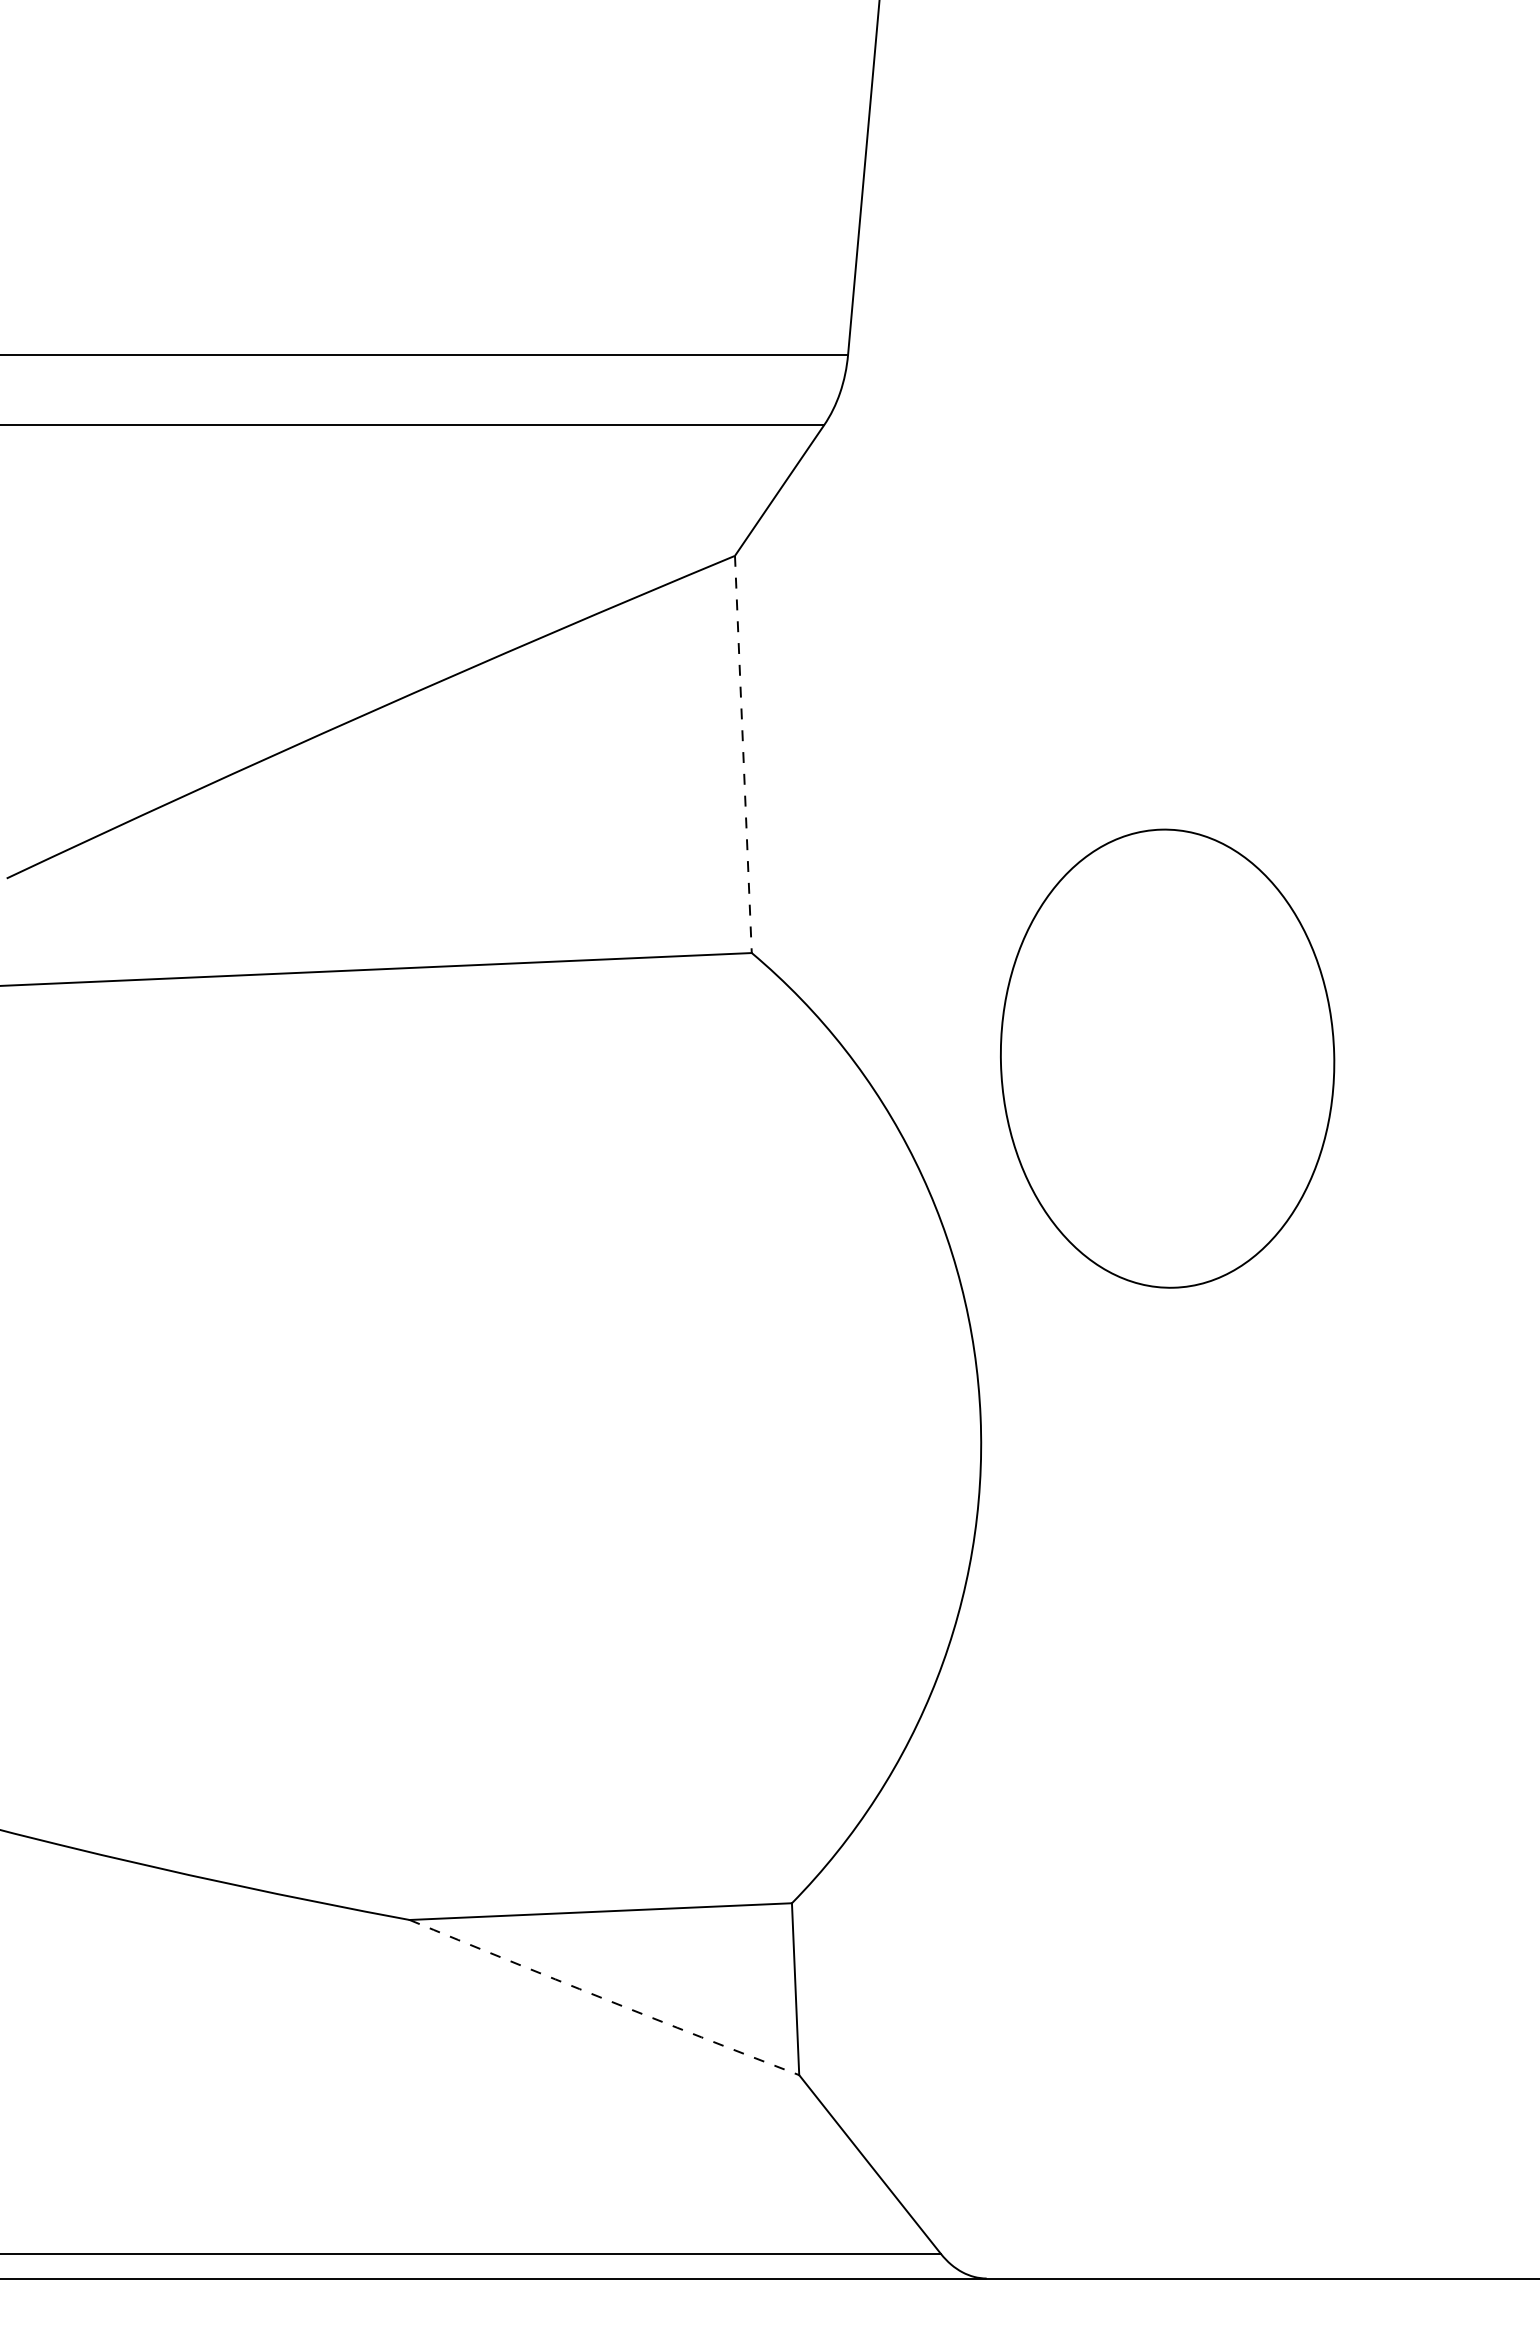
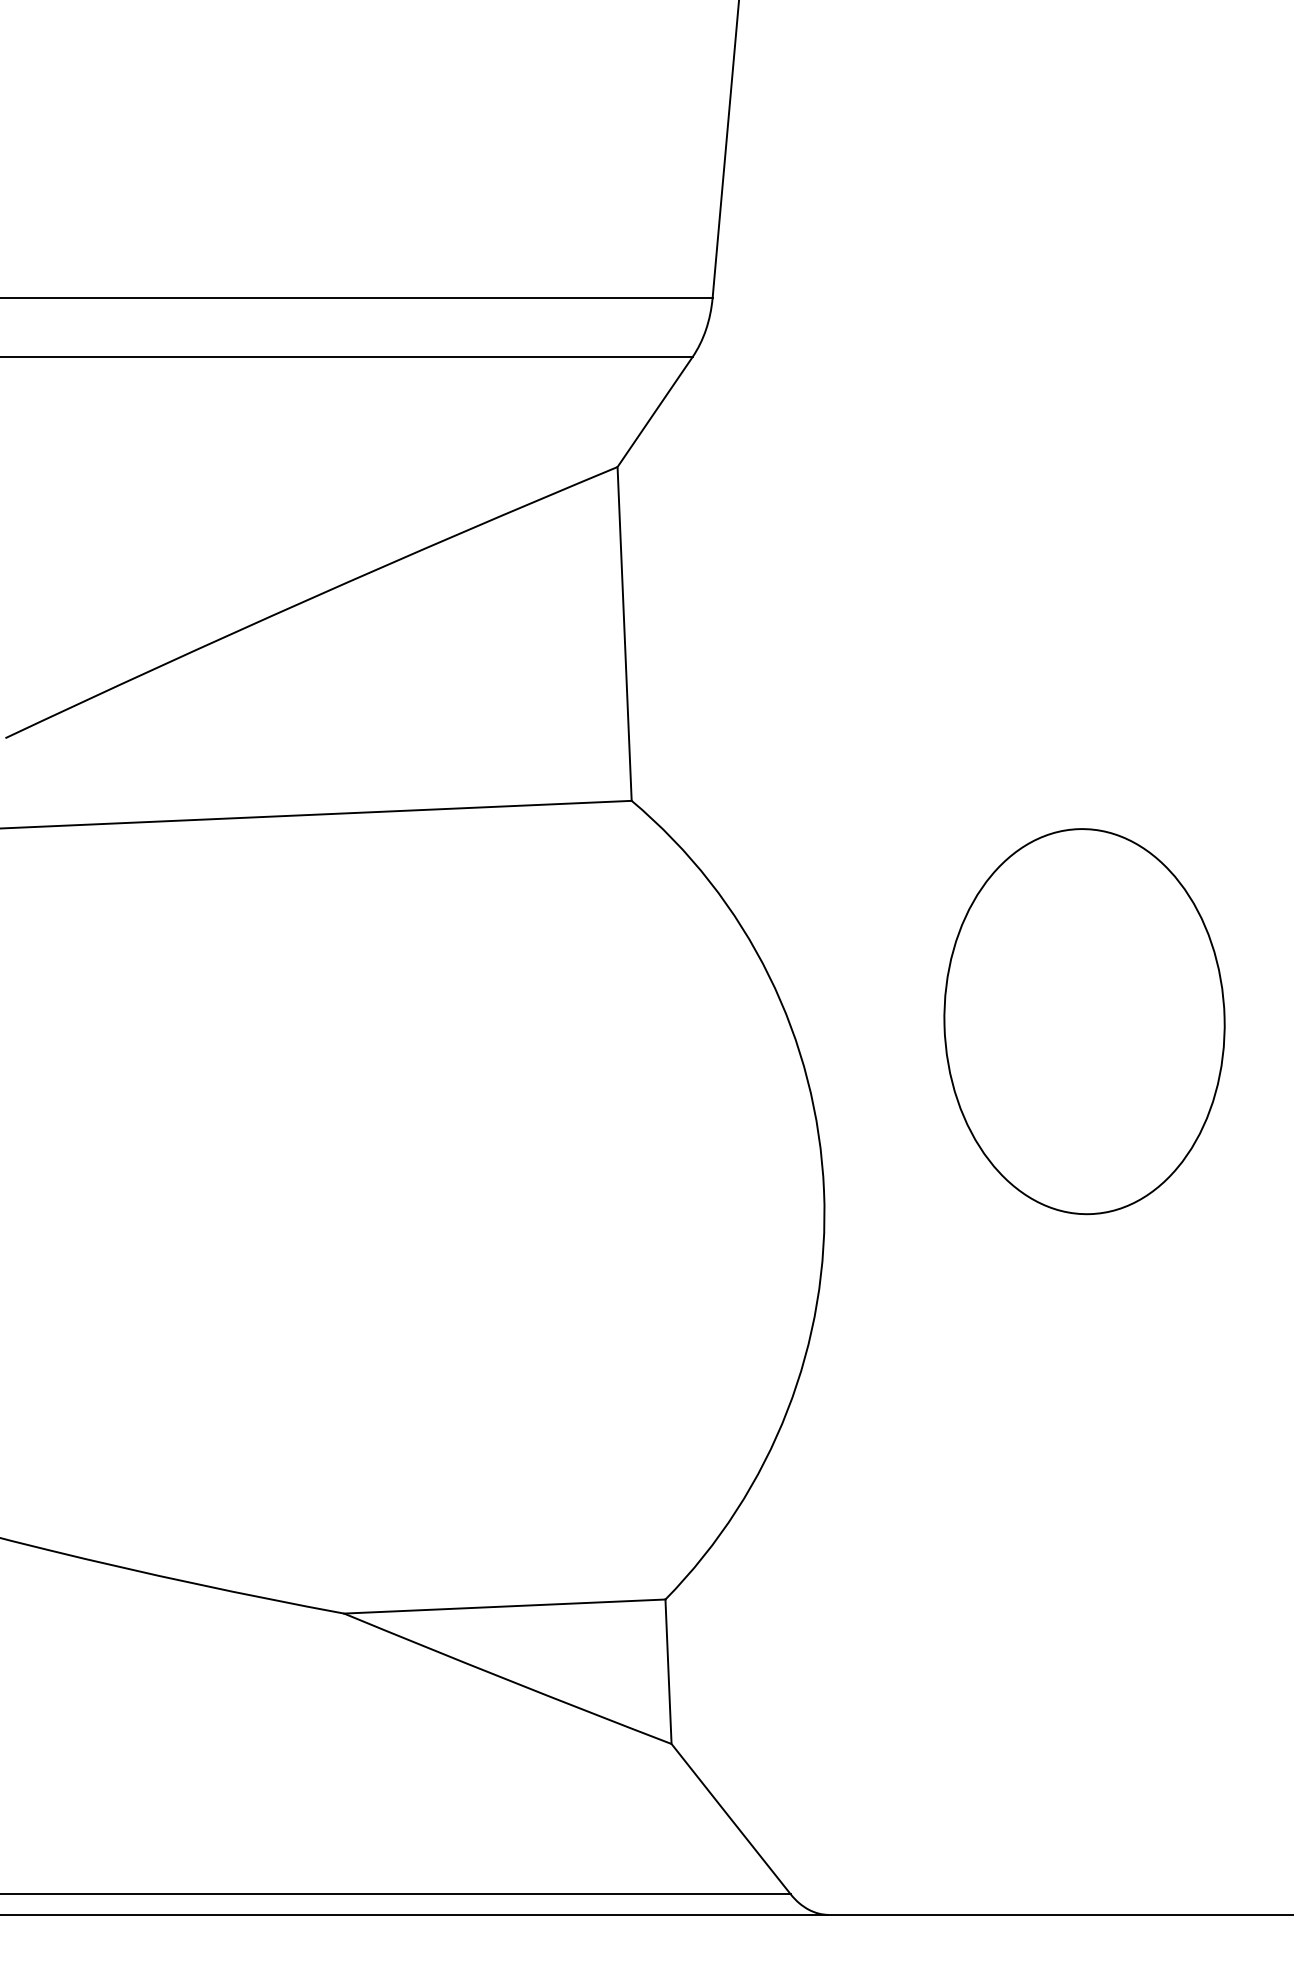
line: (743, 754) -> (624, 633), dashed -> solid
part: (1167, 1058) -> (1084, 1021), moved
arc: (603, 1998) -> (507, 1679), dashed -> solid

